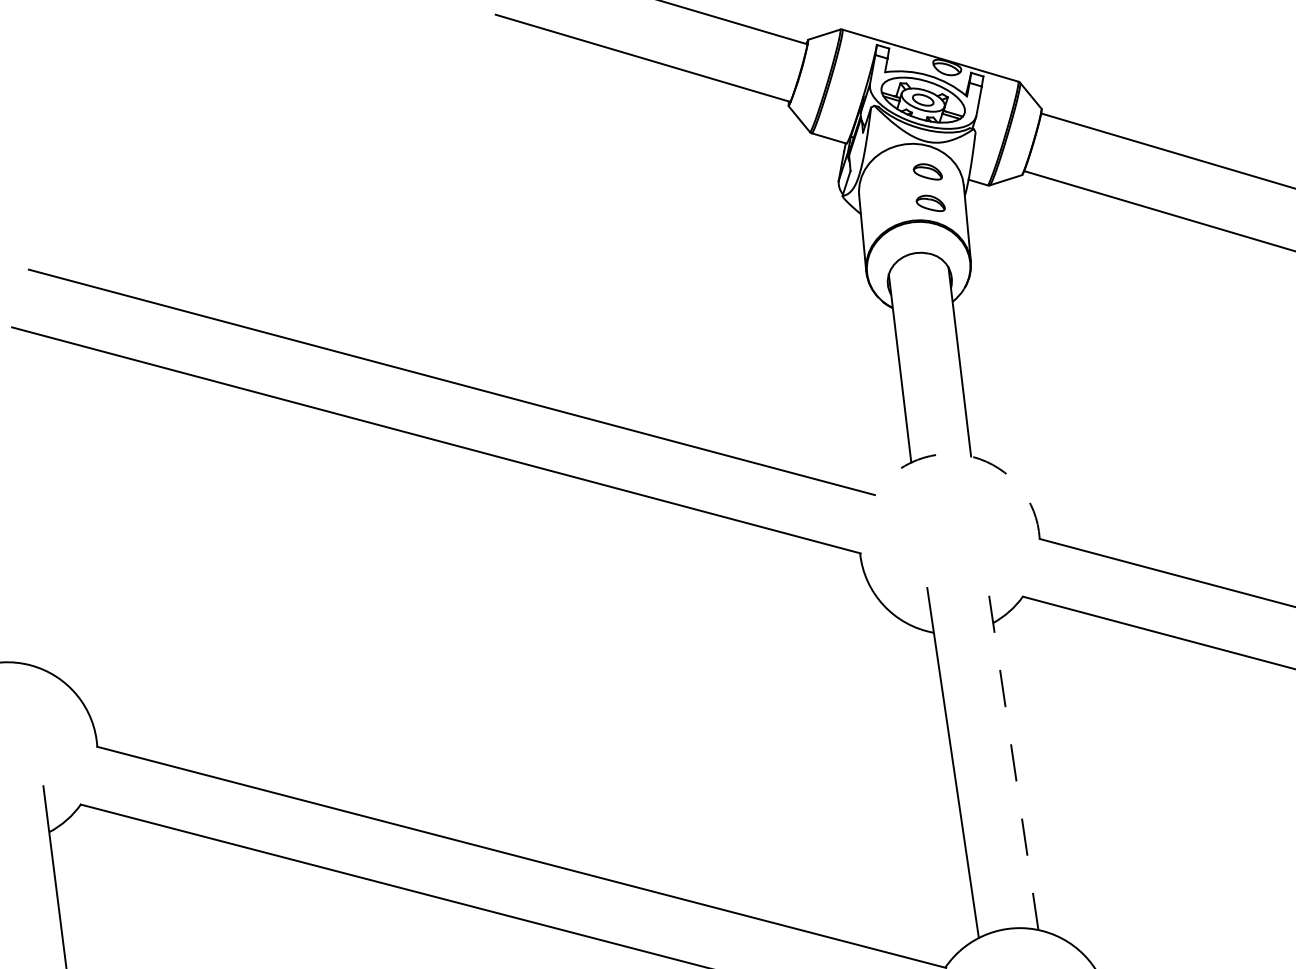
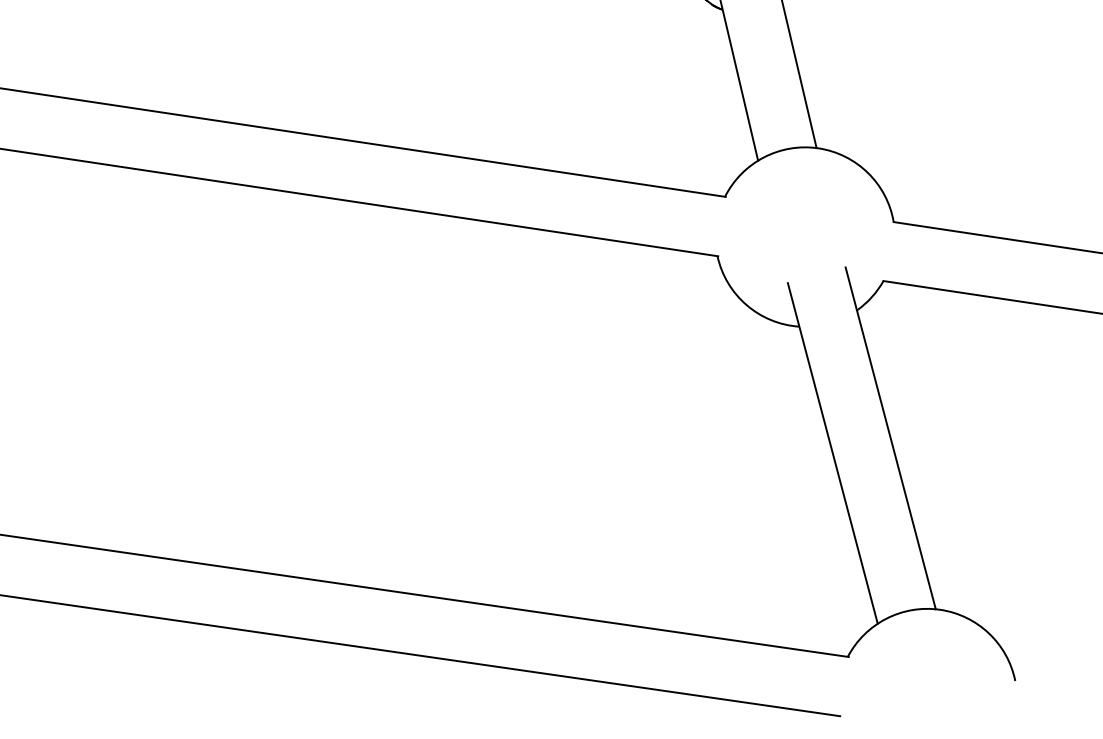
arc: (972, 456) -> (818, 147), dashed -> solid
line: (1012, 754) -> (890, 438), dashed -> solid

